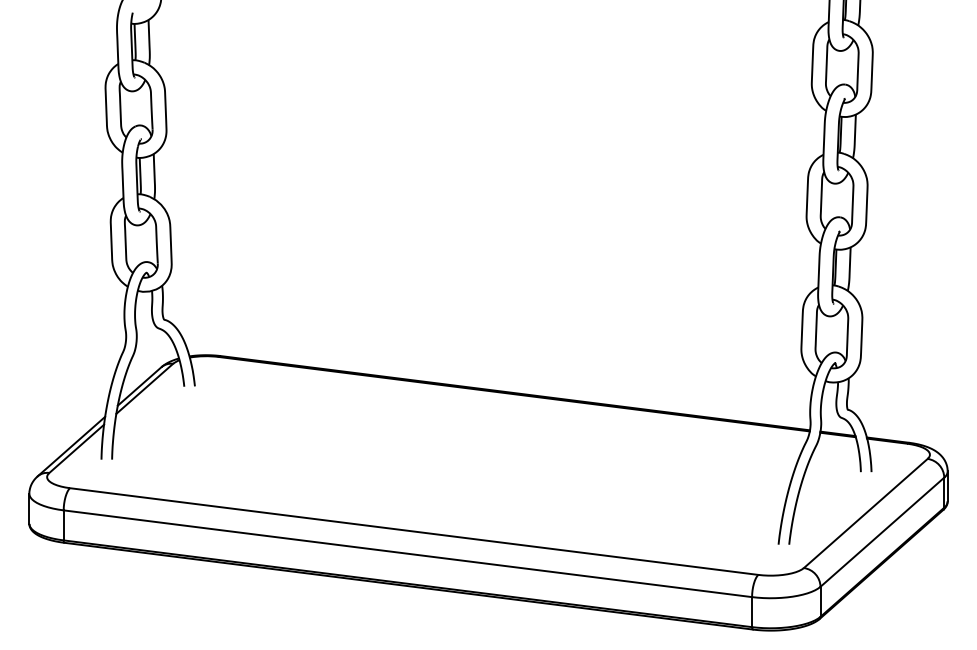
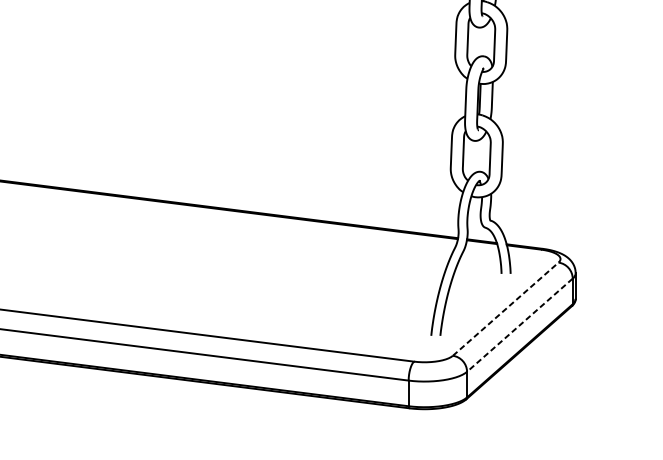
line: (865, 513) -> (505, 309), solid -> dashed
line: (882, 532) -> (520, 325), solid -> dashed

